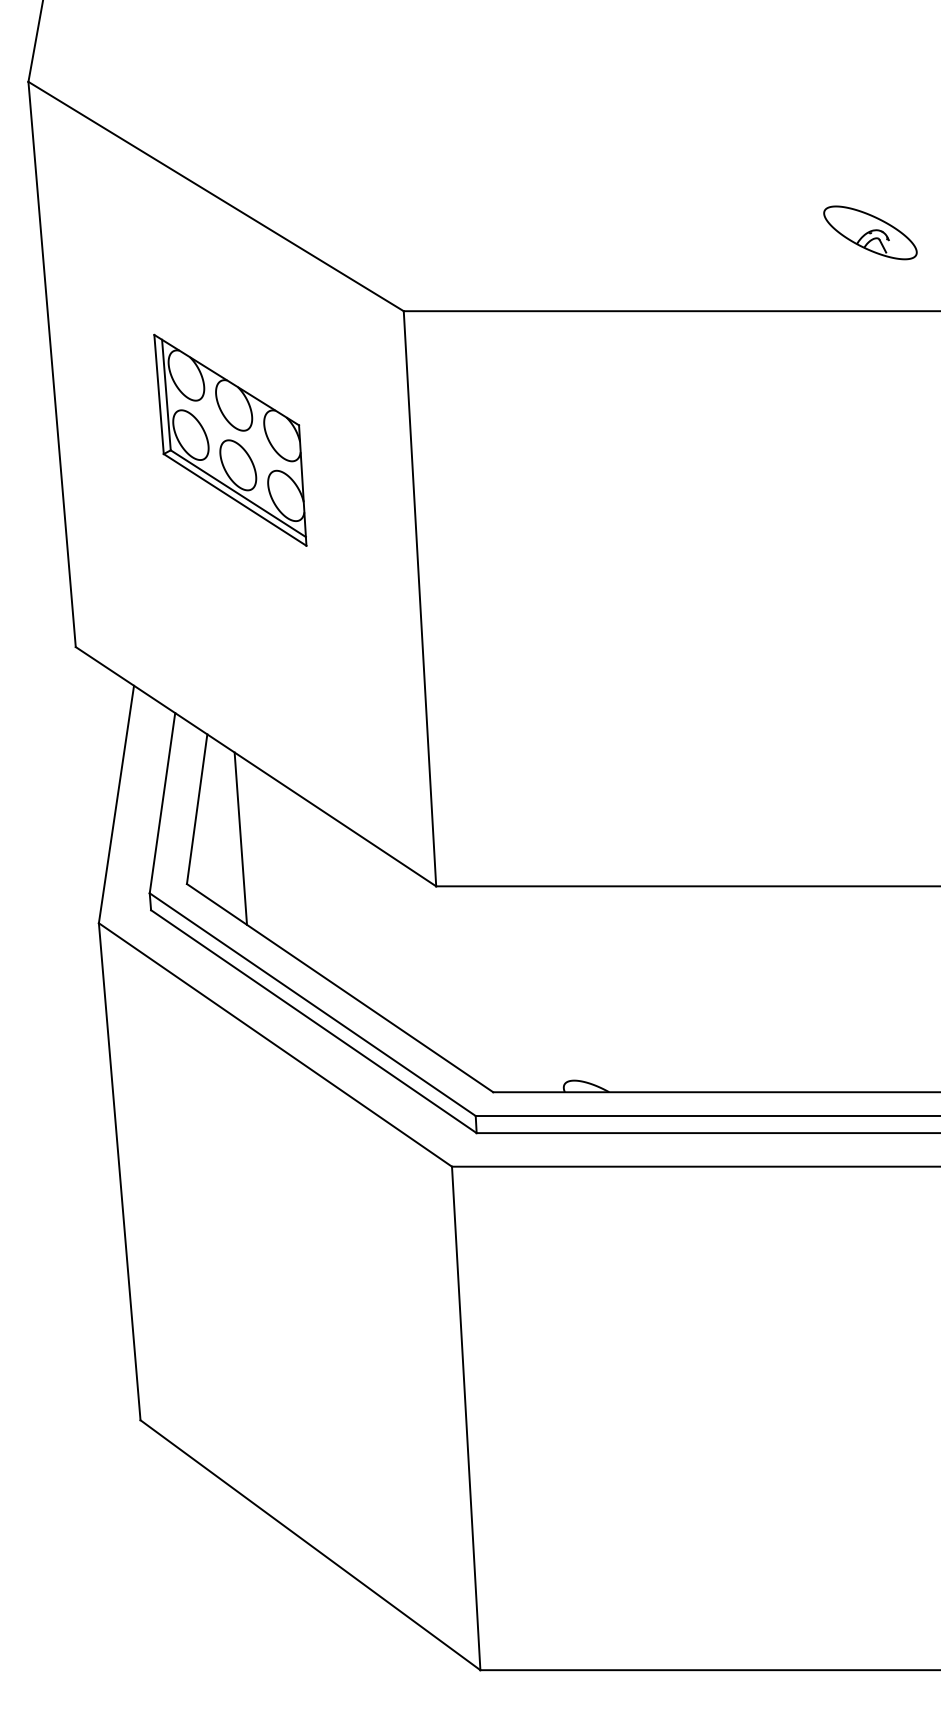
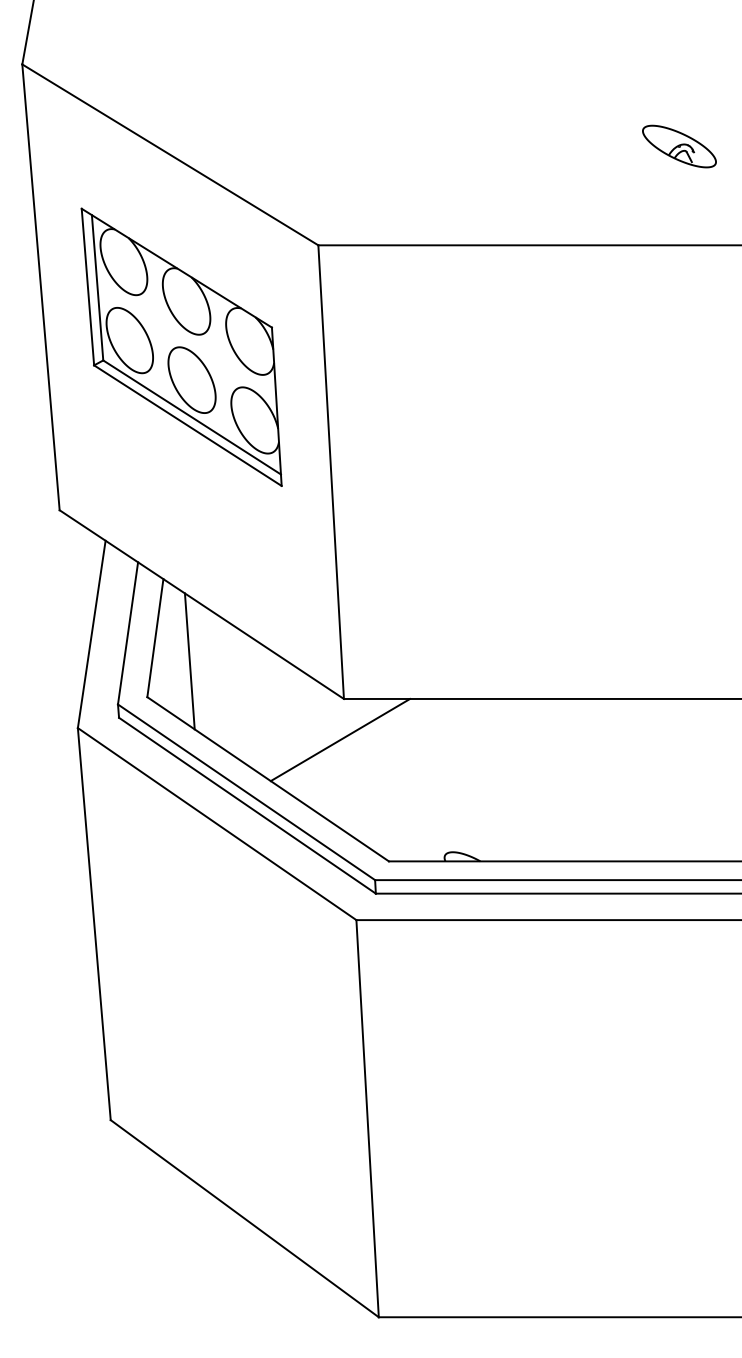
part: (870, 232) -> (679, 146), moved
part: (230, 439) -> (181, 346), size x1.67
line: (431, 937) -> (340, 739), added

